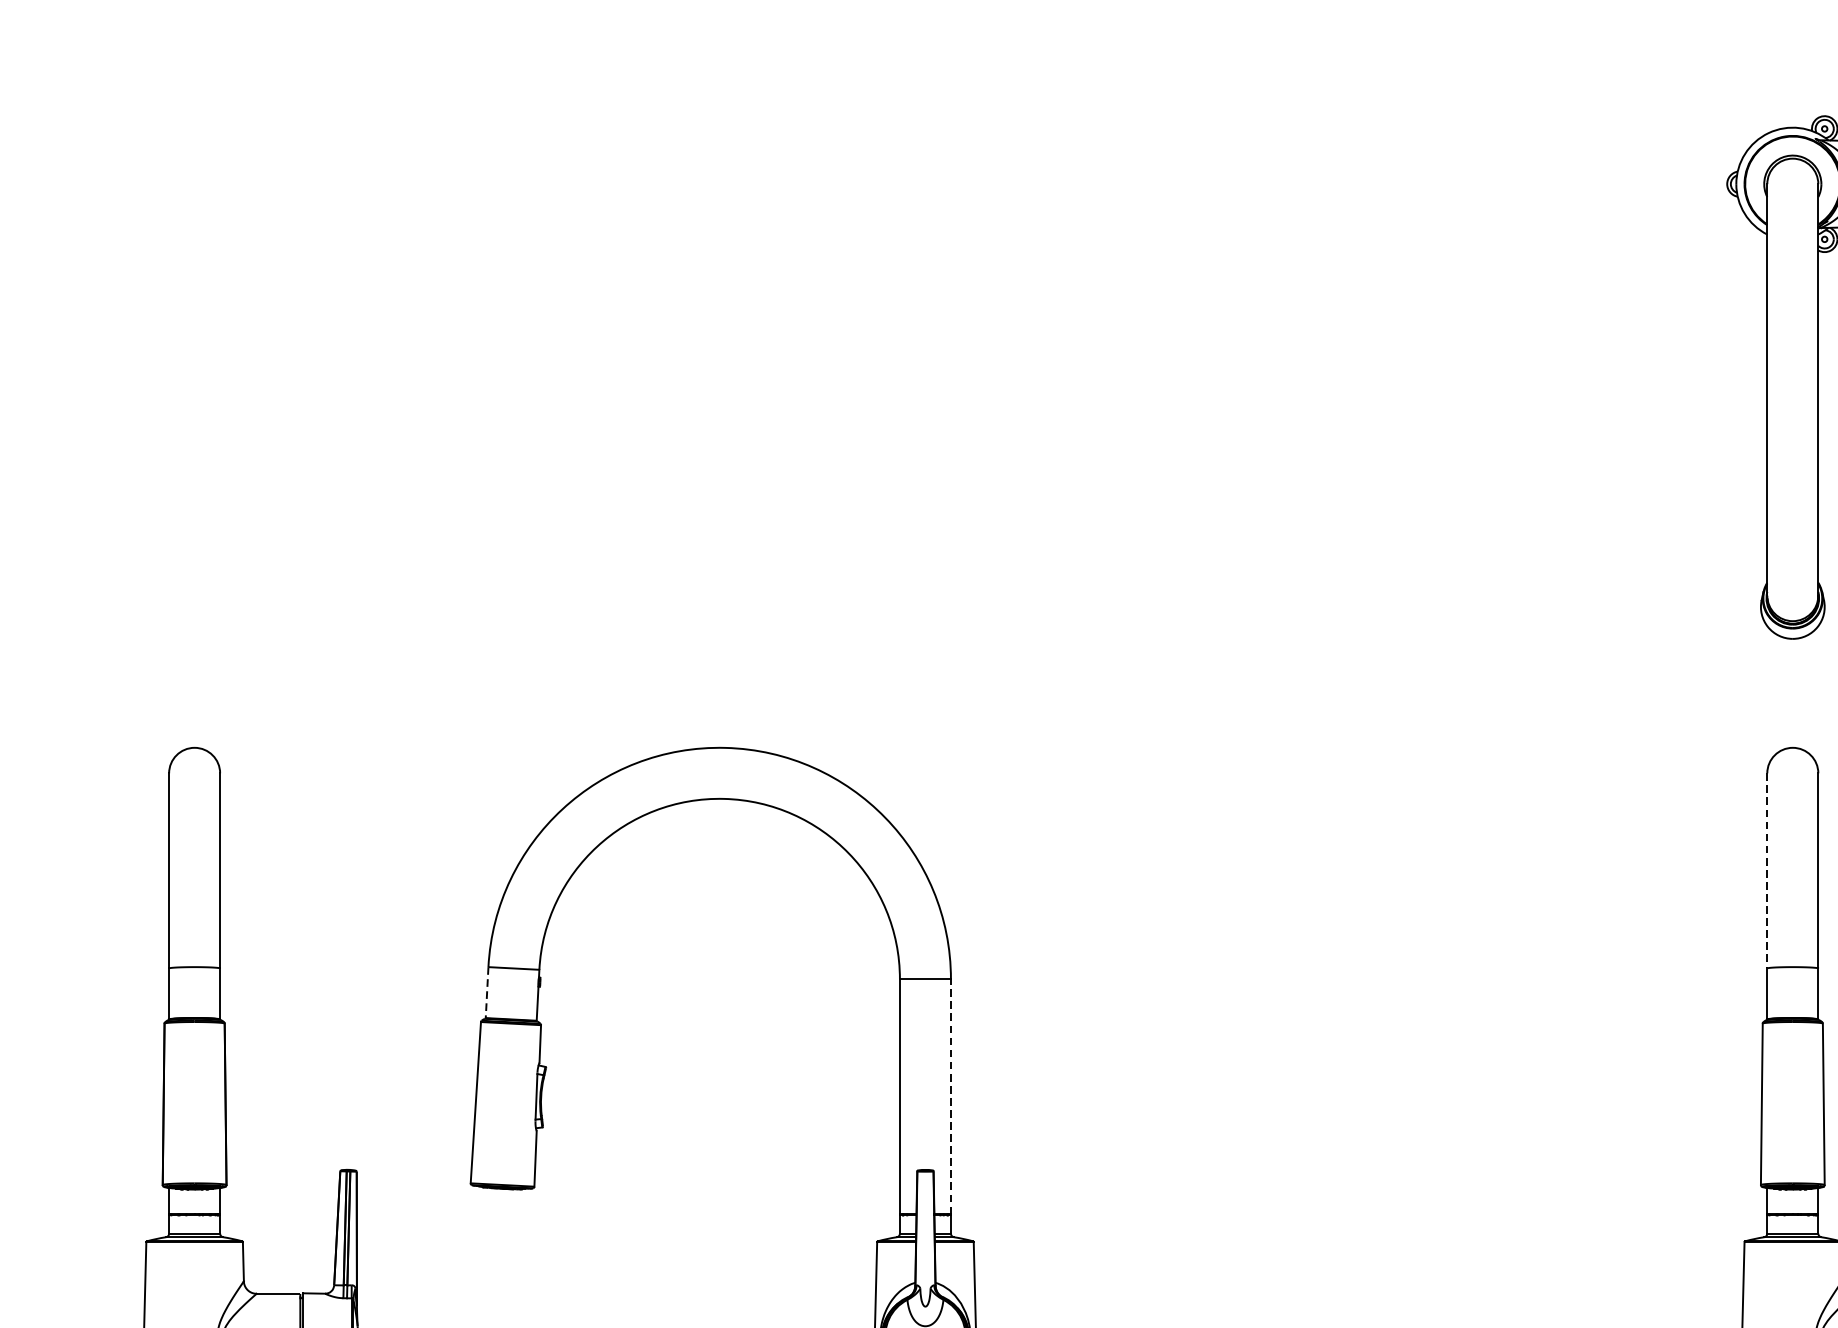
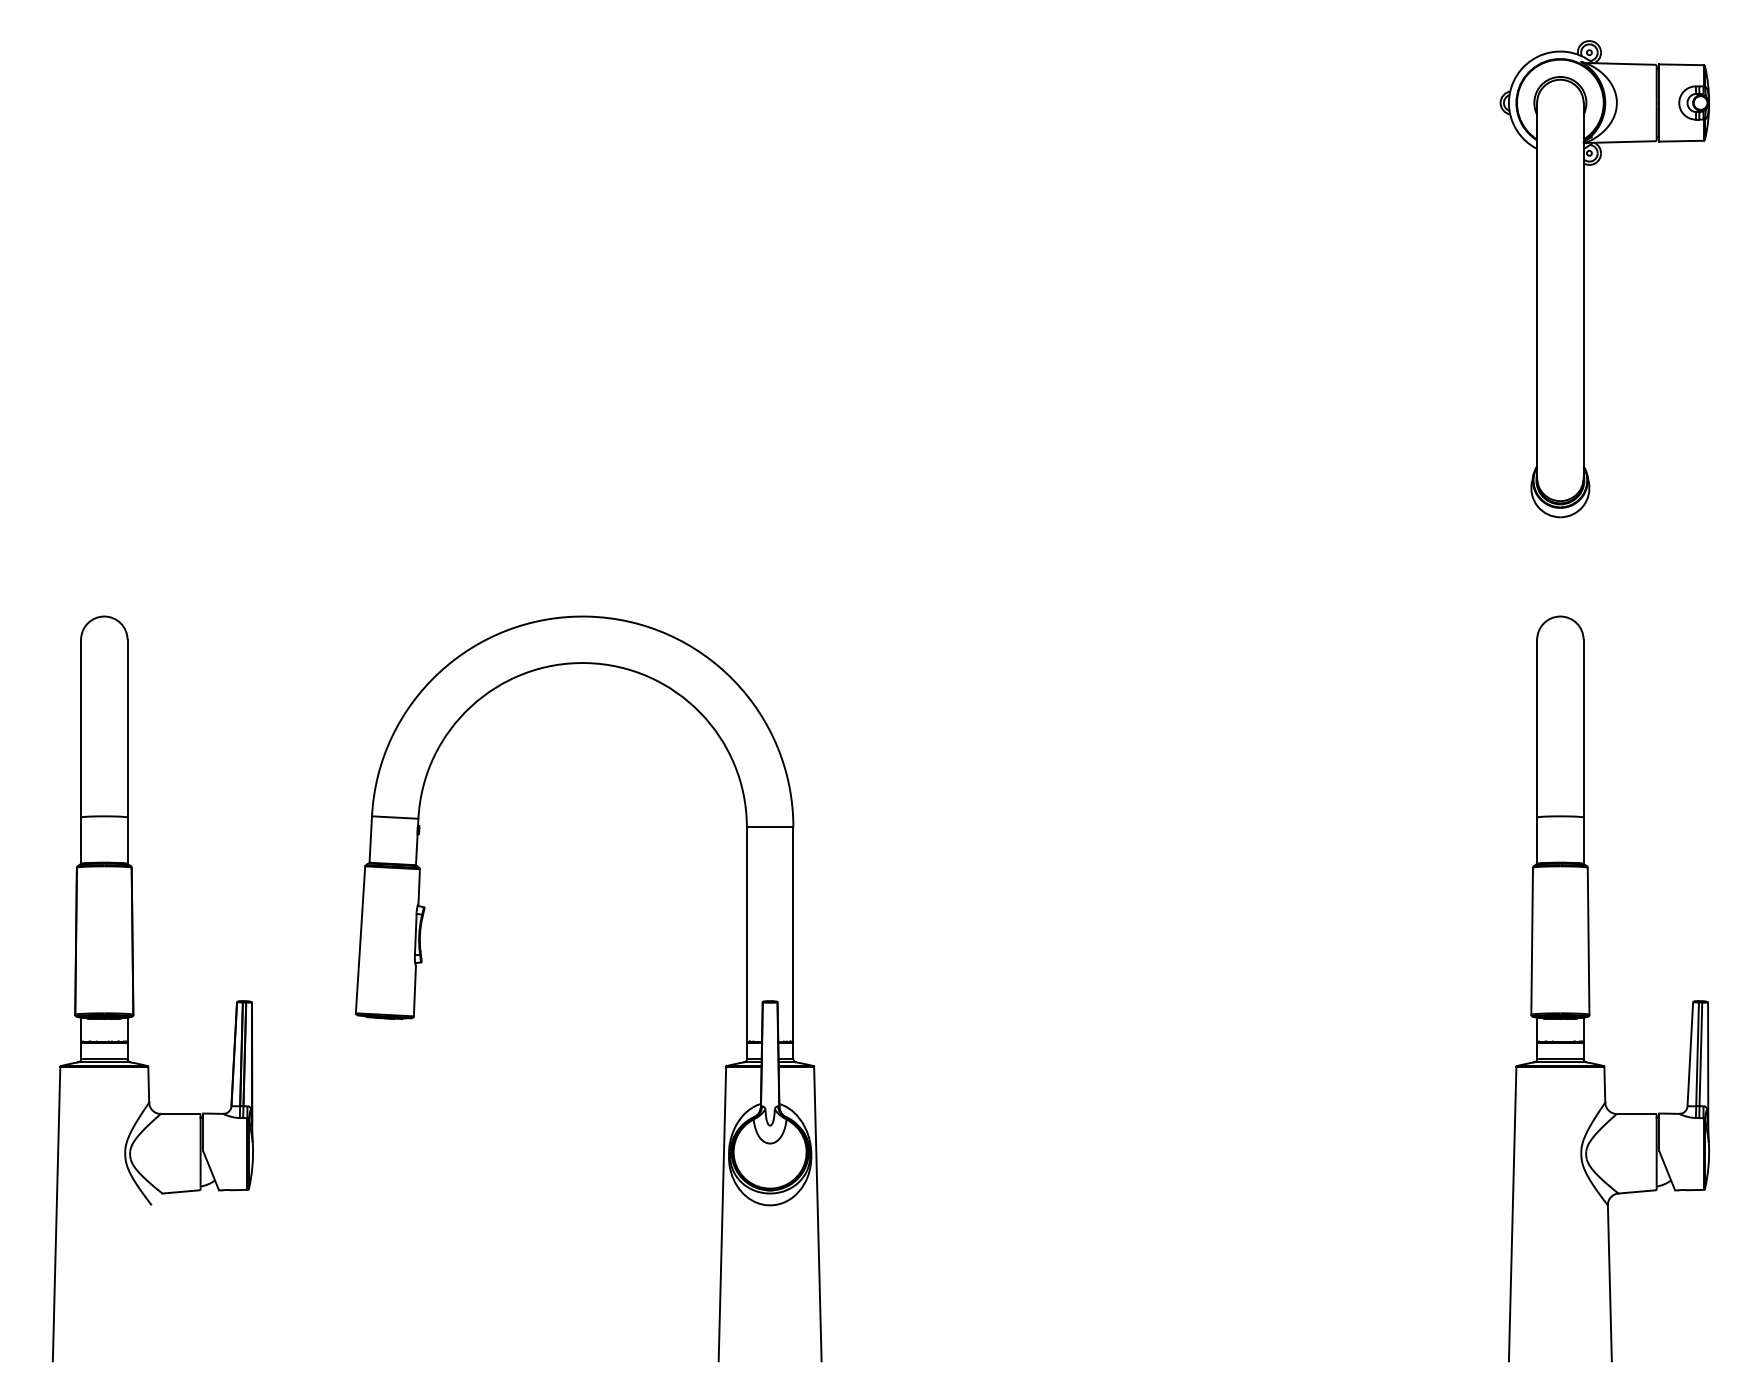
line: (1767, 870) -> (1537, 728), dashed -> solid
line: (486, 993) -> (370, 840), dashed -> solid
line: (951, 1095) -> (793, 933), dashed -> solid

